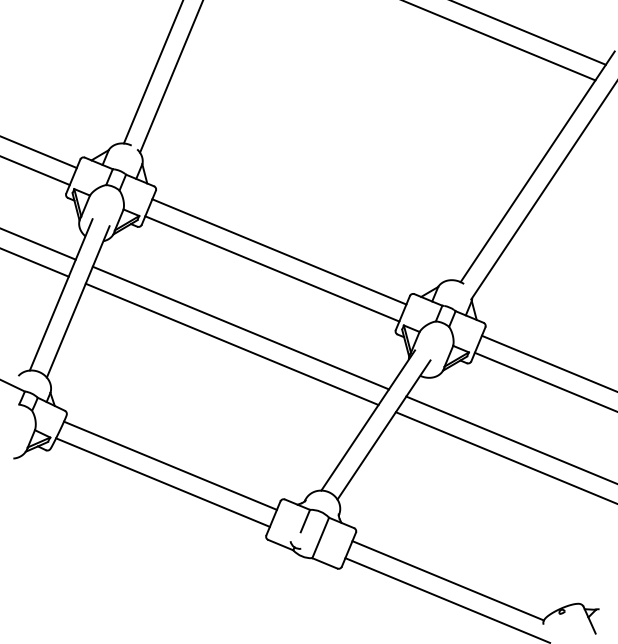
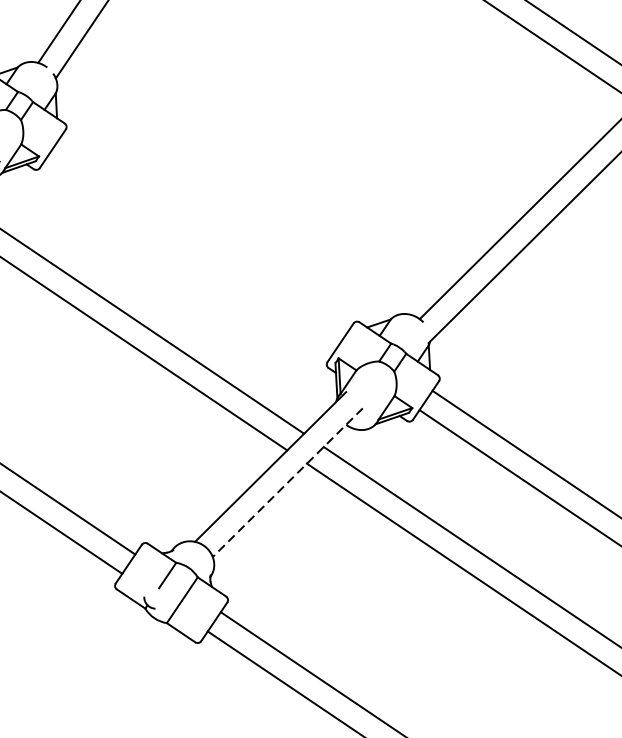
line: (279, 251) -> (203, 235), removed
line: (272, 268) -> (190, 254), removed
line: (384, 430) -> (288, 483), solid -> dashed

